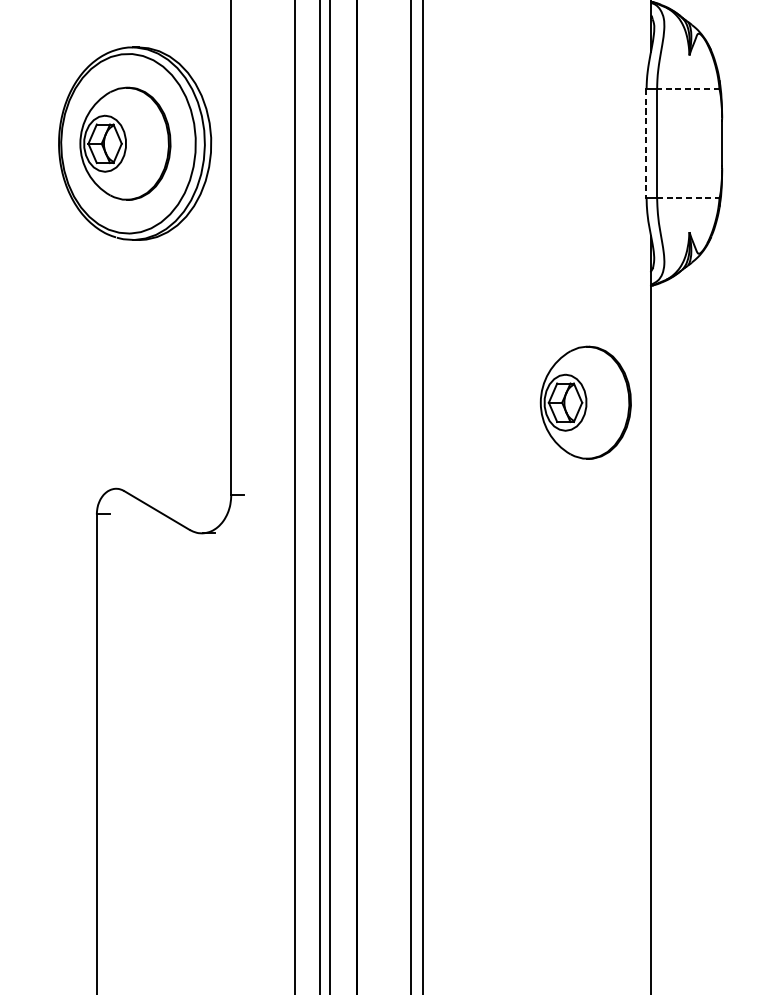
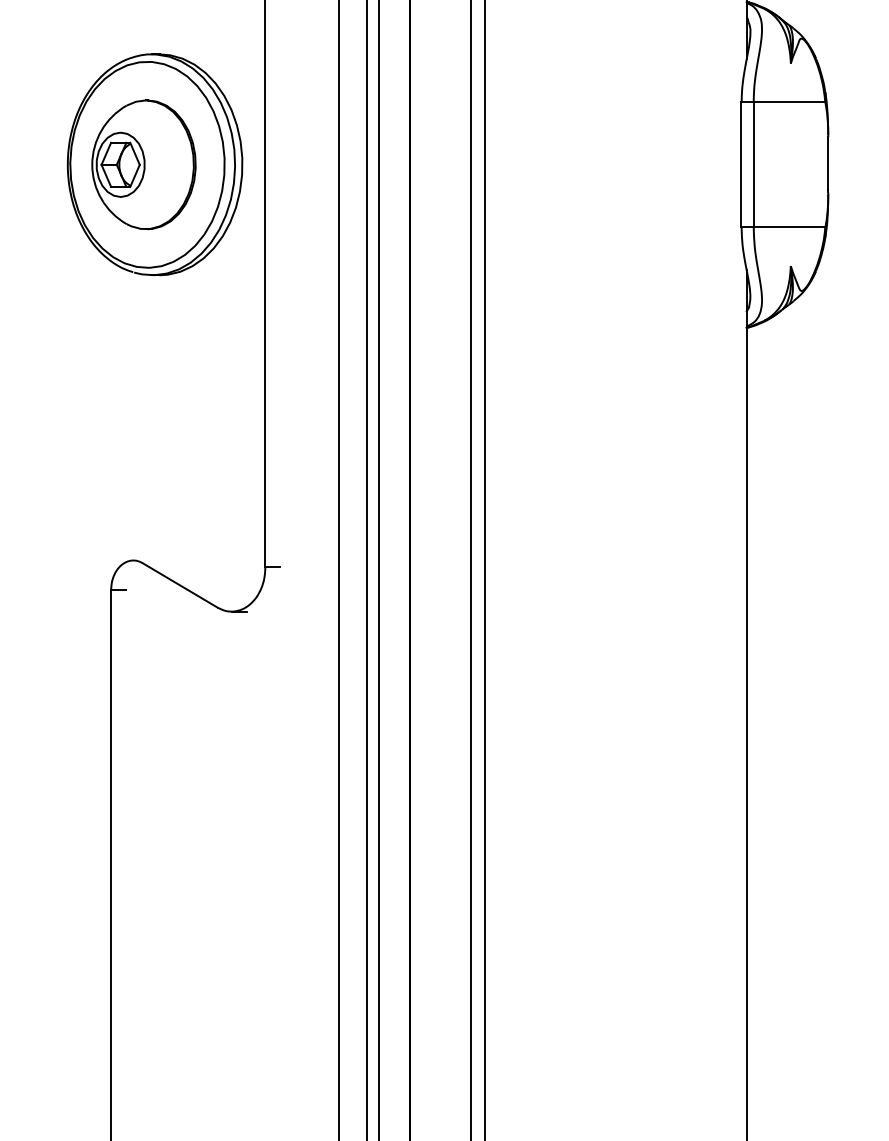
line: (688, 89) -> (789, 102), dashed -> solid
line: (646, 143) -> (741, 164), dashed -> solid
line: (688, 198) -> (789, 227), dashed -> solid
part: (585, 402) -> (671, 461), removed

